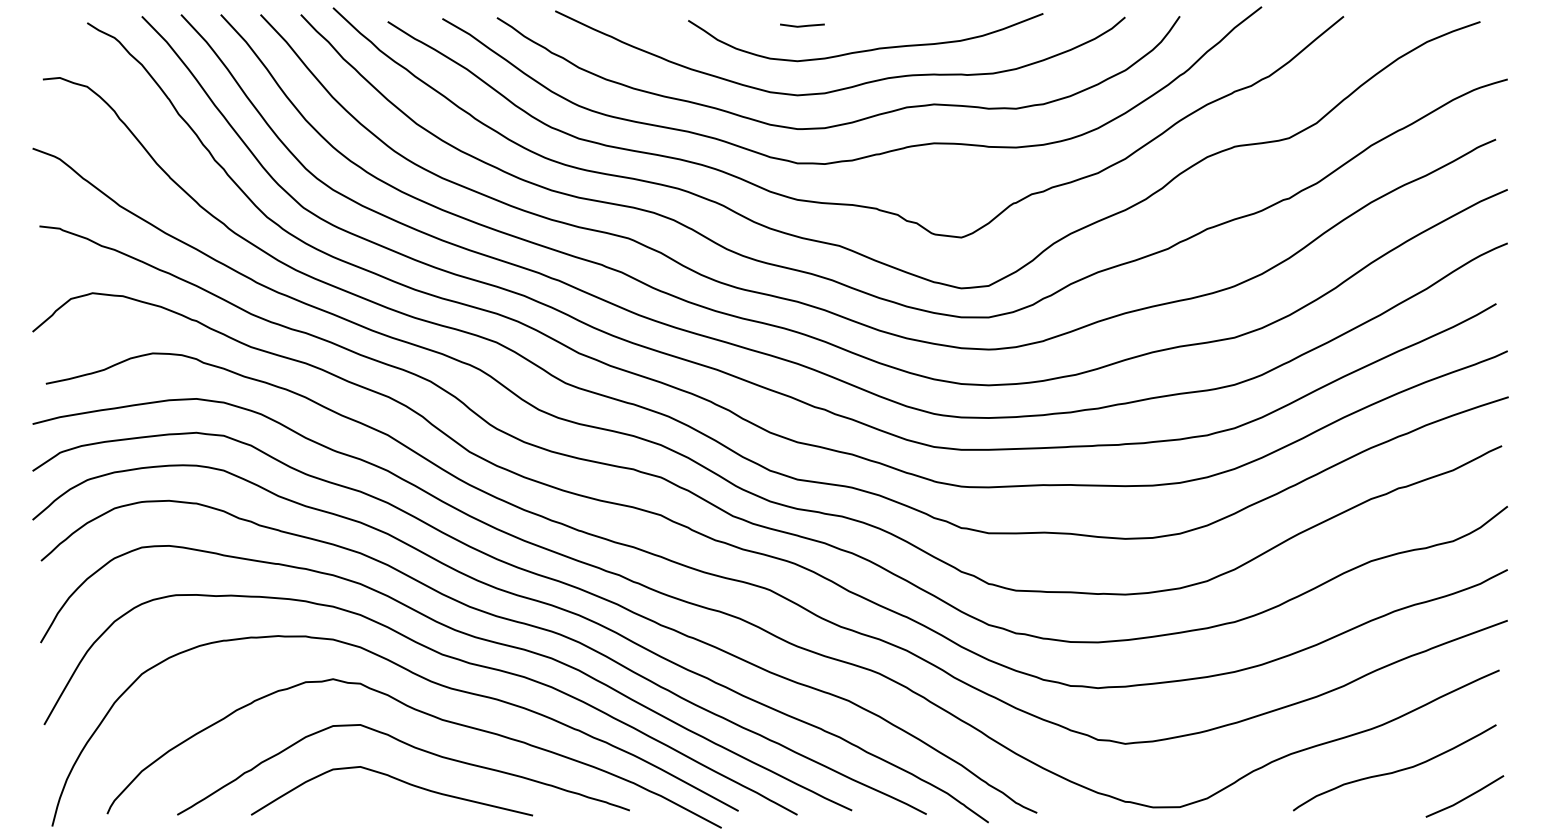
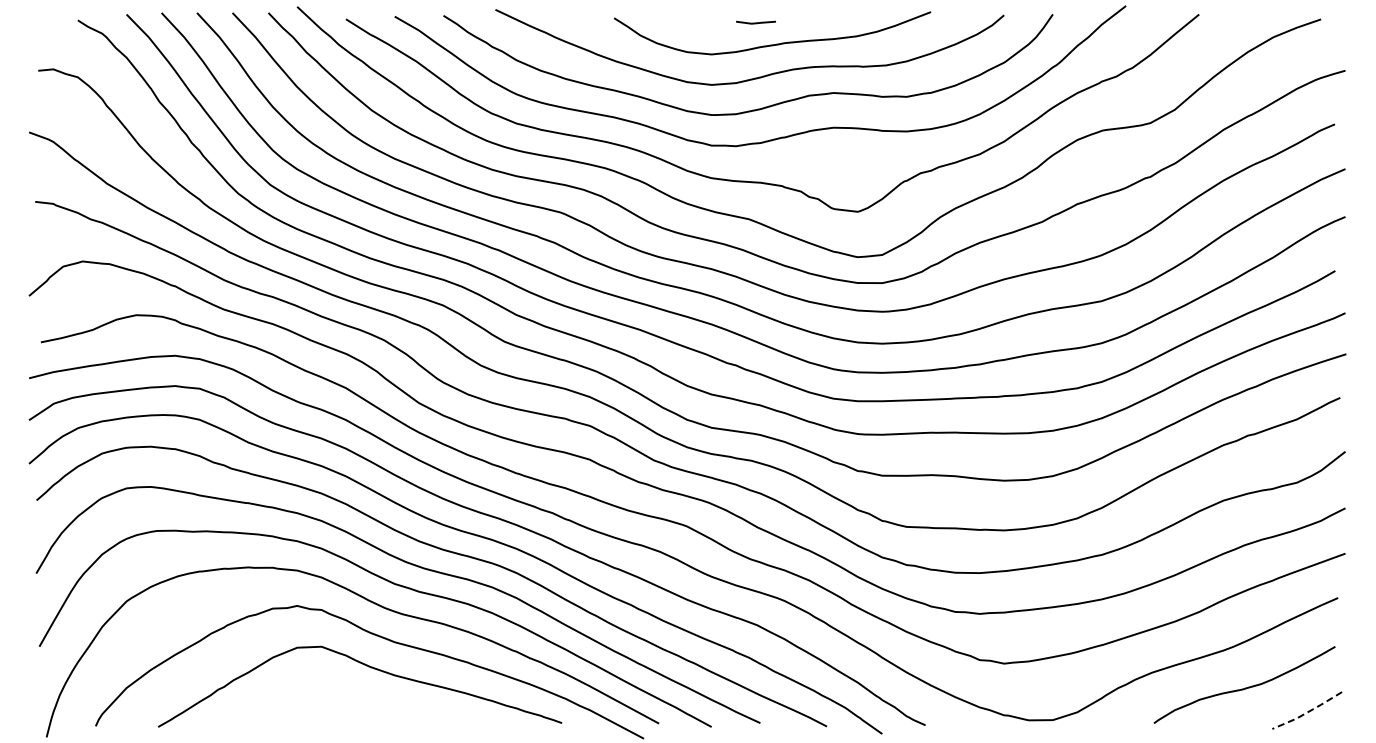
line: (801, 25) -> (755, 22), moved
curve: (397, 780) -> (354, 696), removed
line: (1466, 798) -> (1308, 712), solid -> dashed

